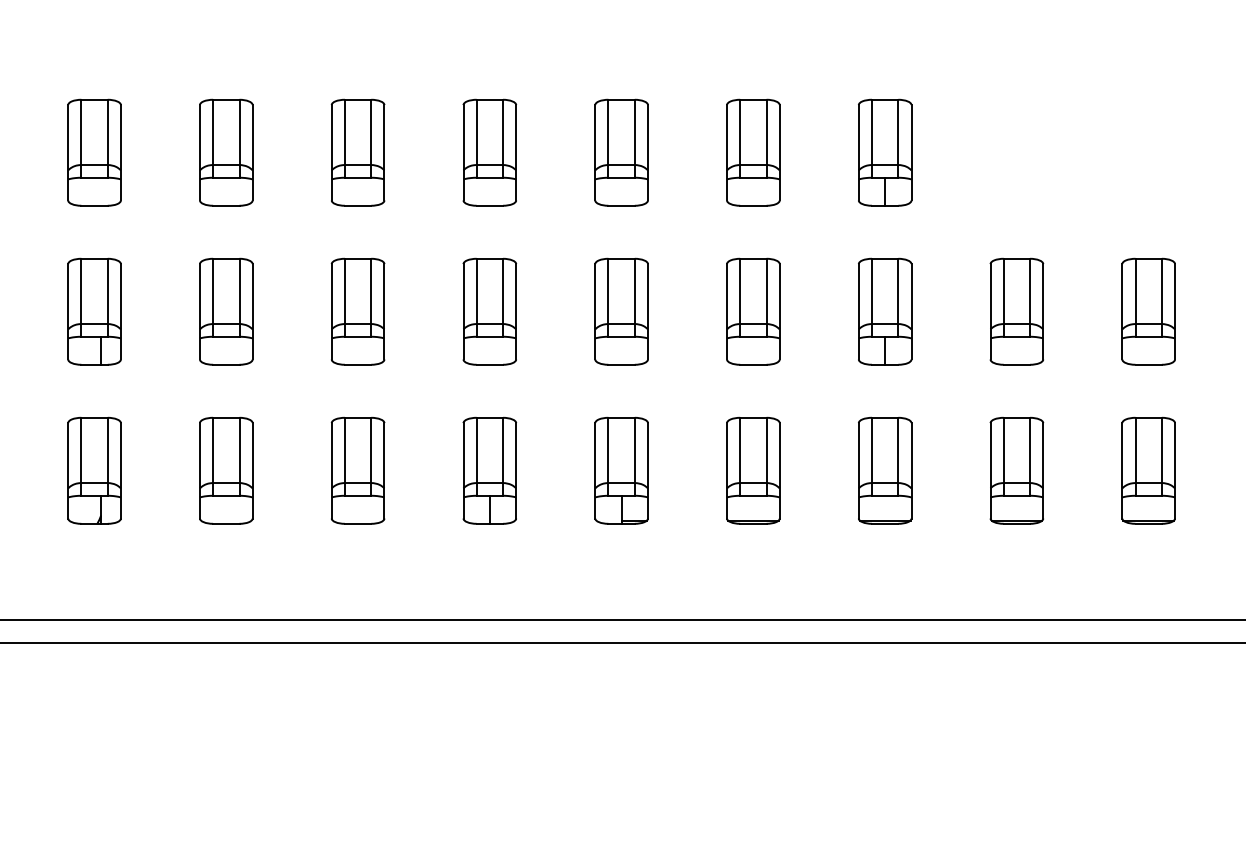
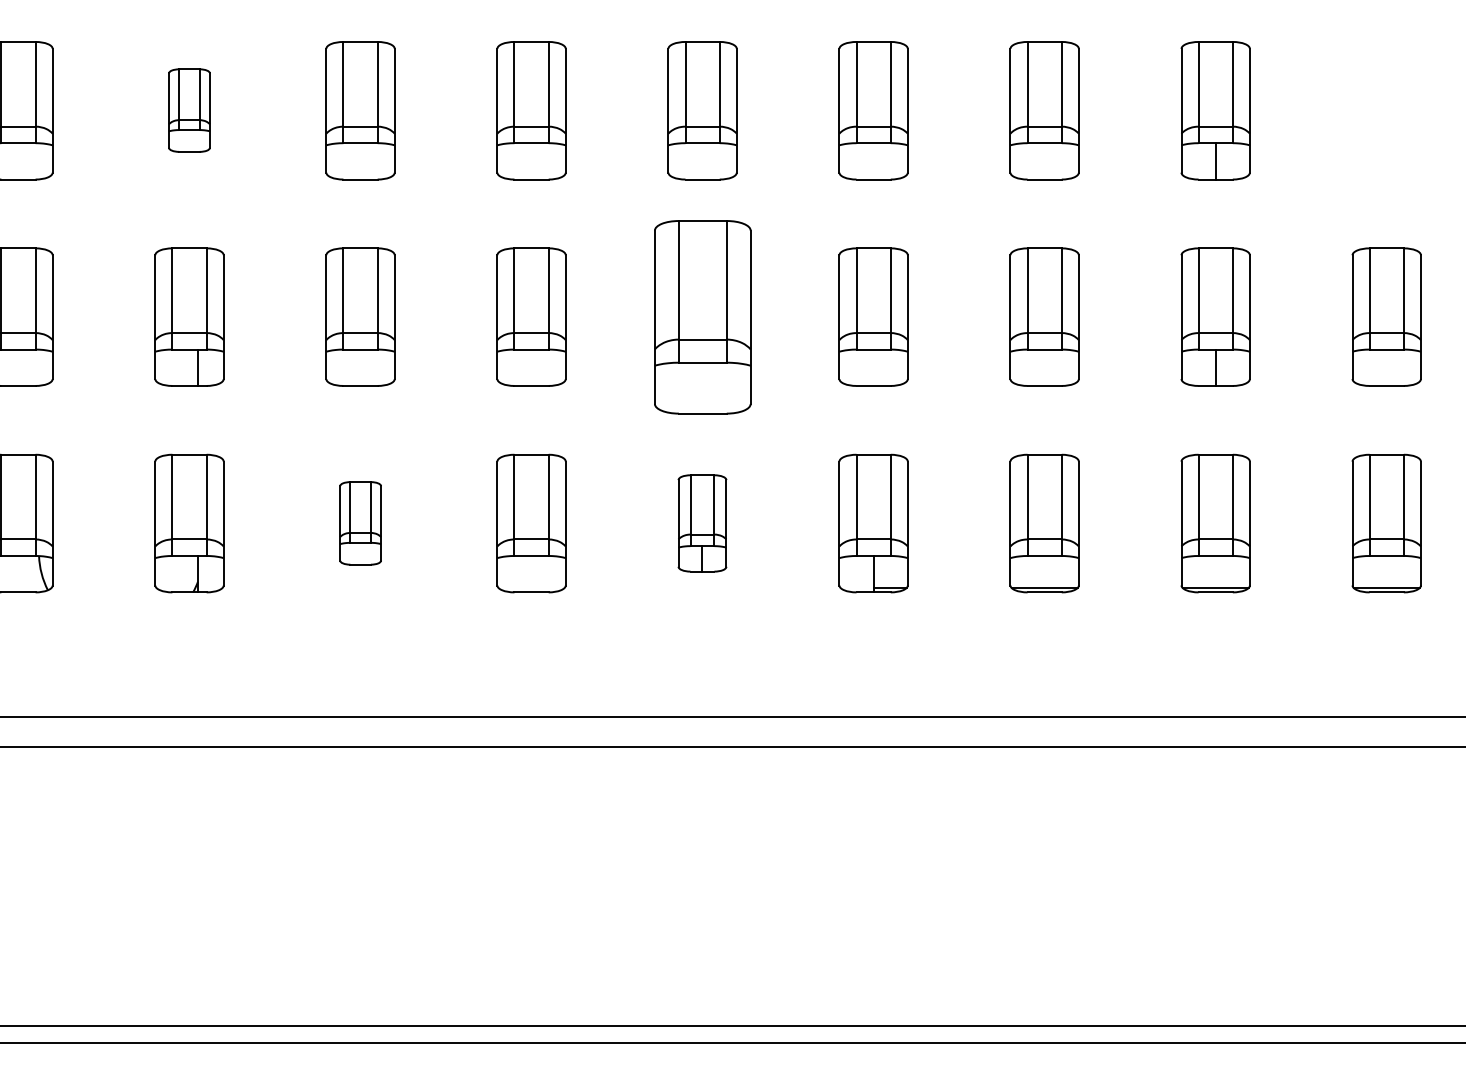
part: (94, 152) -> (189, 110), size x0.6
part: (489, 311) -> (702, 316), size x1.4
part: (226, 470) -> (360, 523), size x0.6
part: (489, 470) -> (702, 523), size x0.7

